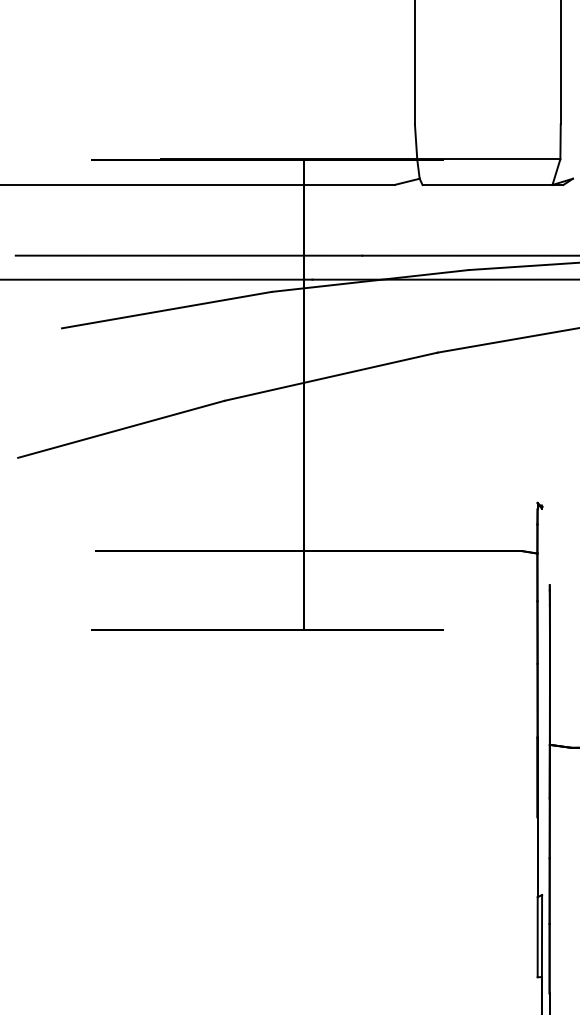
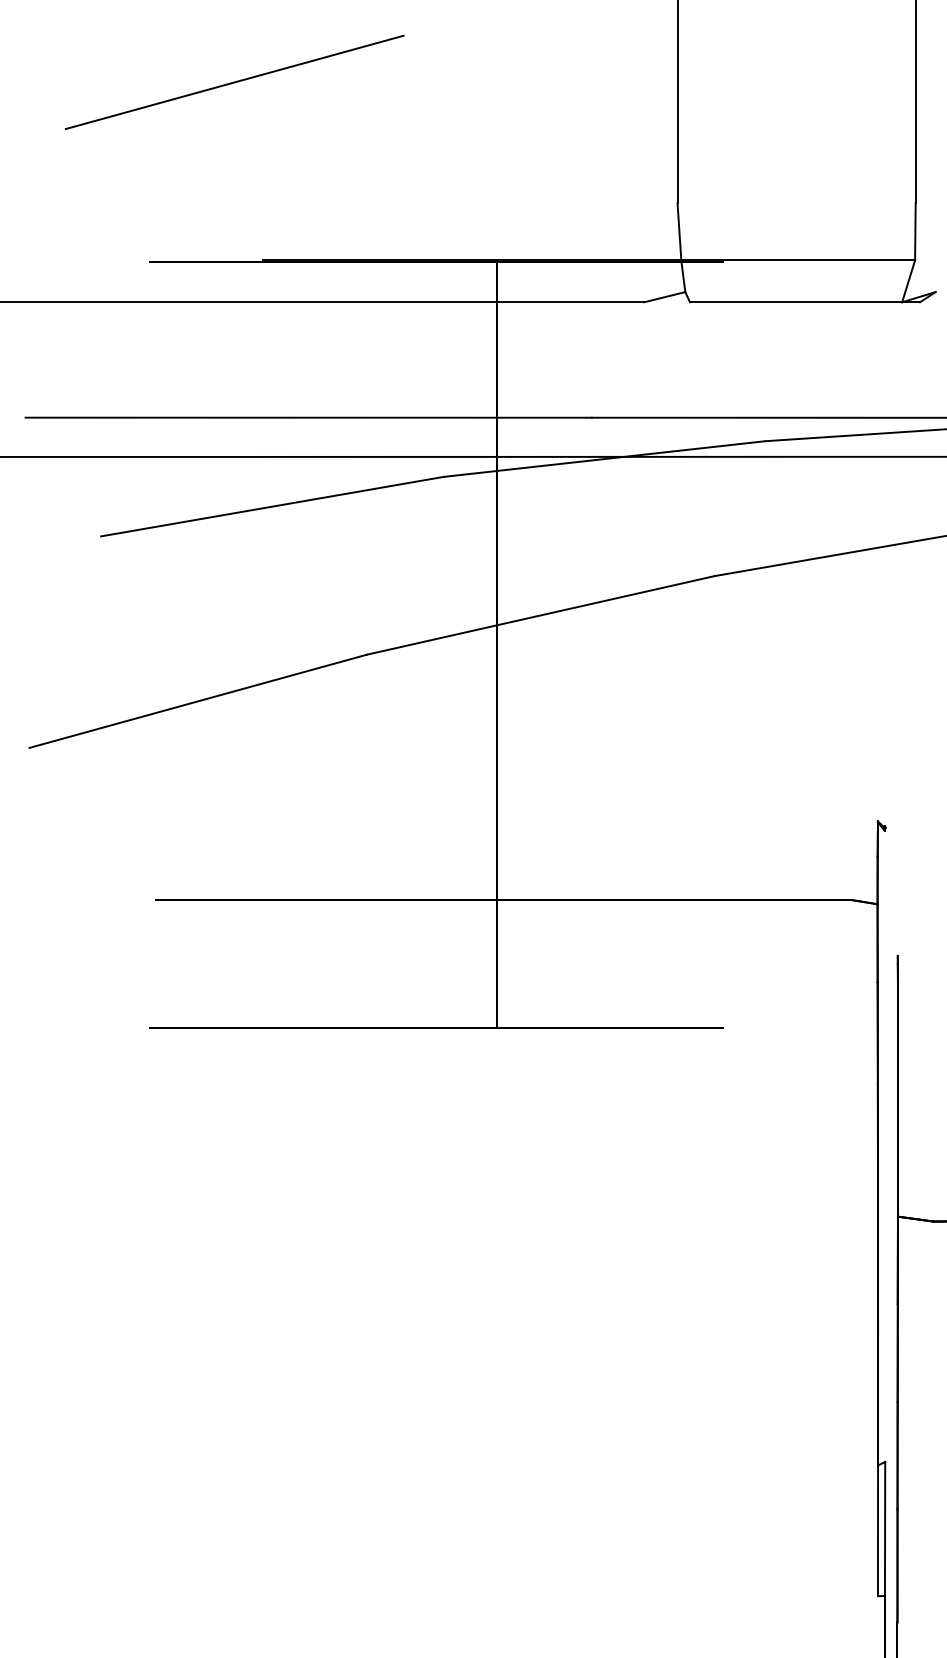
line: (143, 49) -> (234, 80), added

